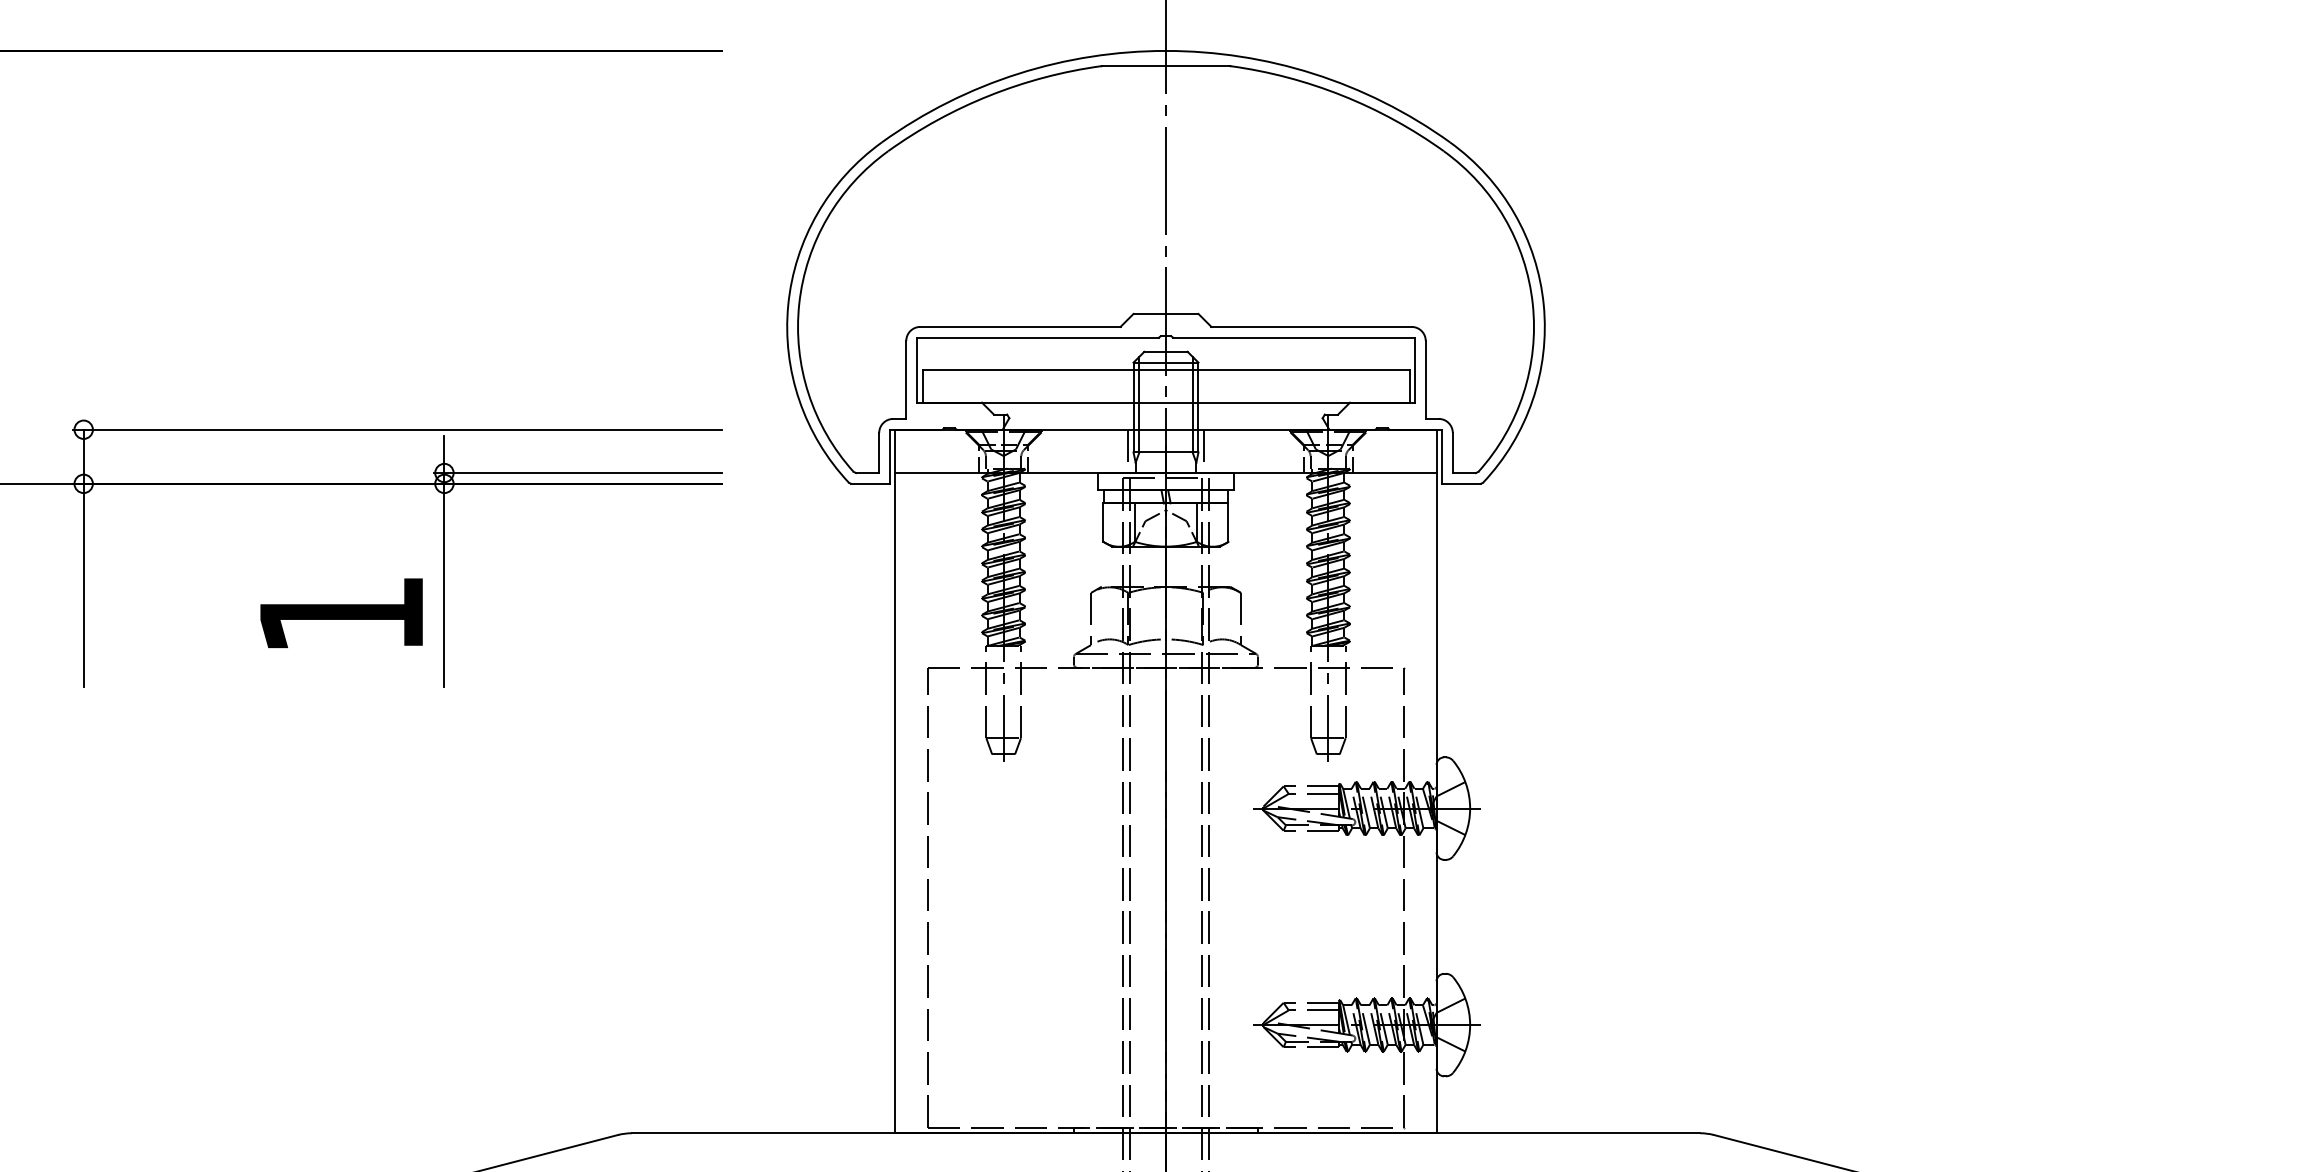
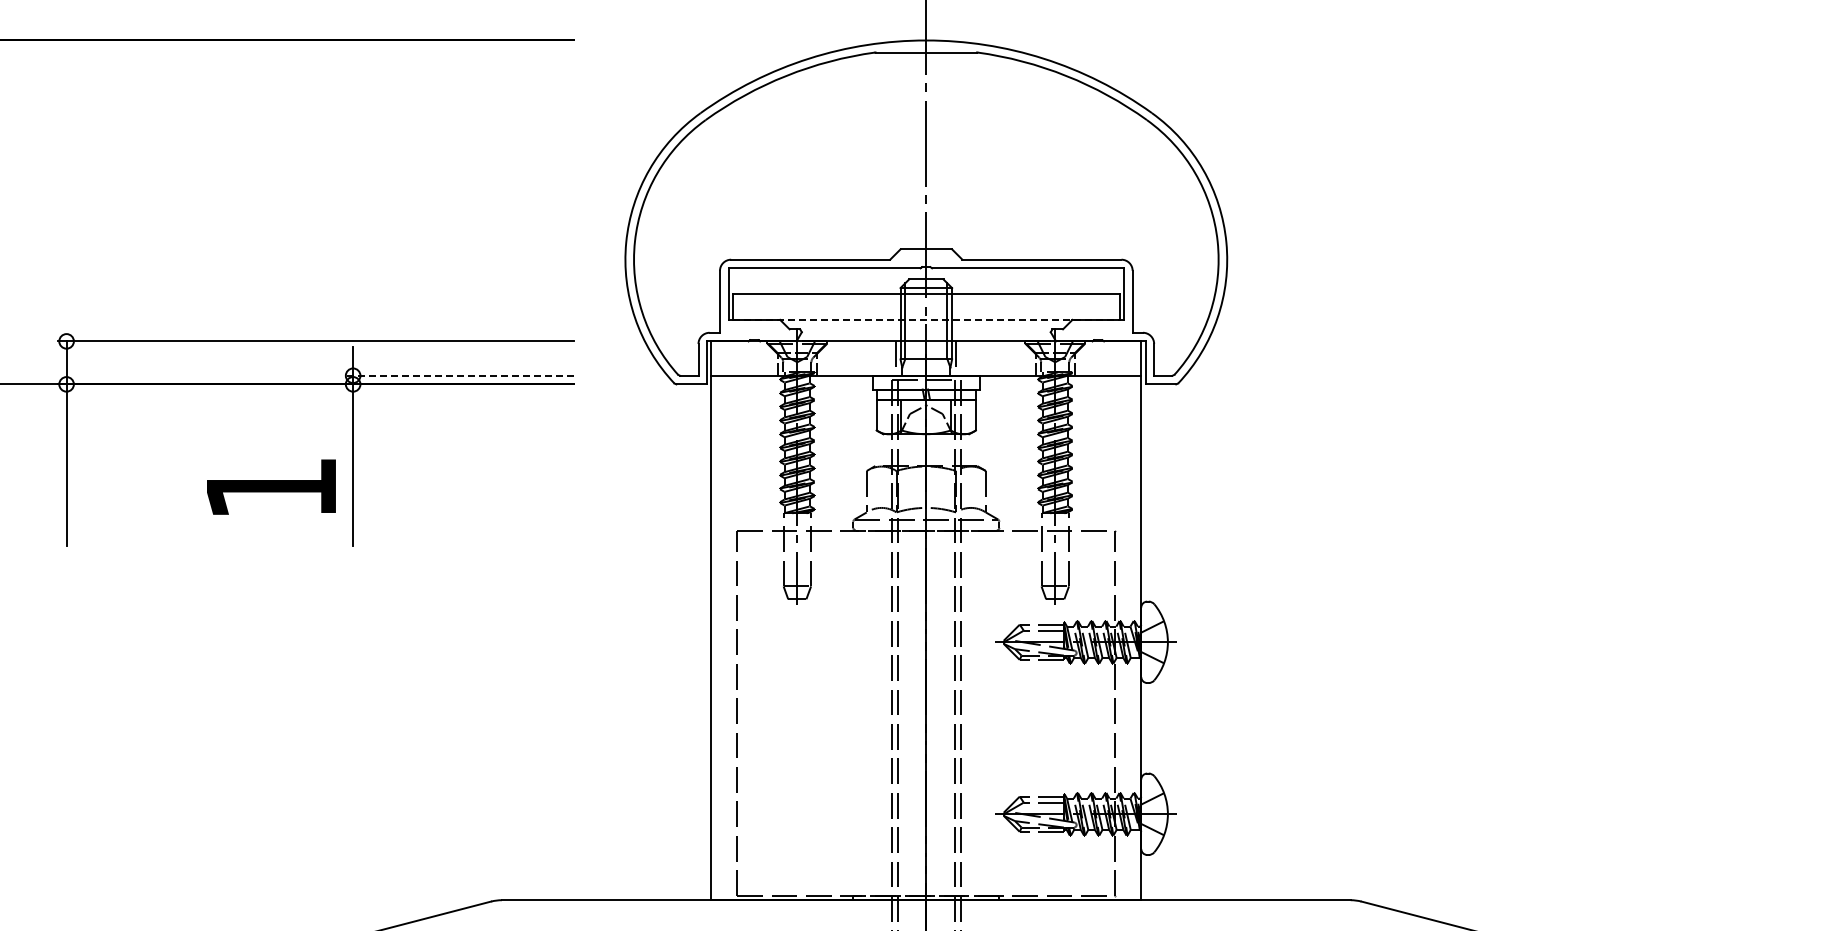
line: (1166, 402) -> (926, 319), solid -> dashed
line: (578, 472) -> (459, 375), solid -> dashed

